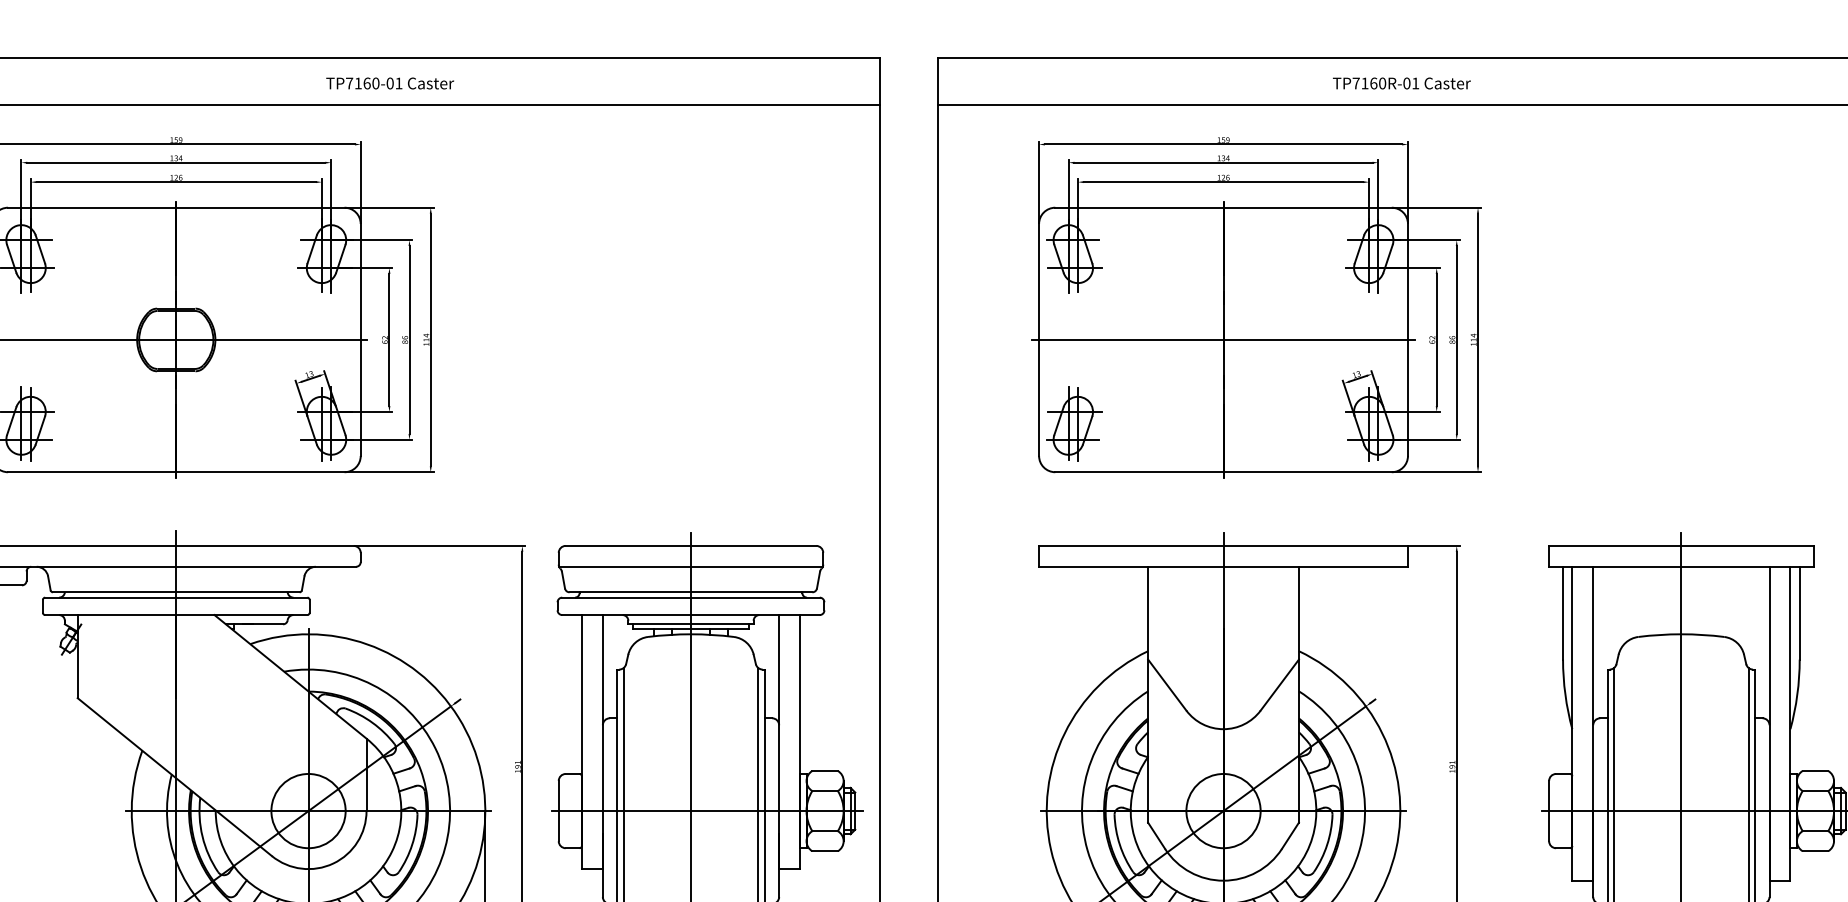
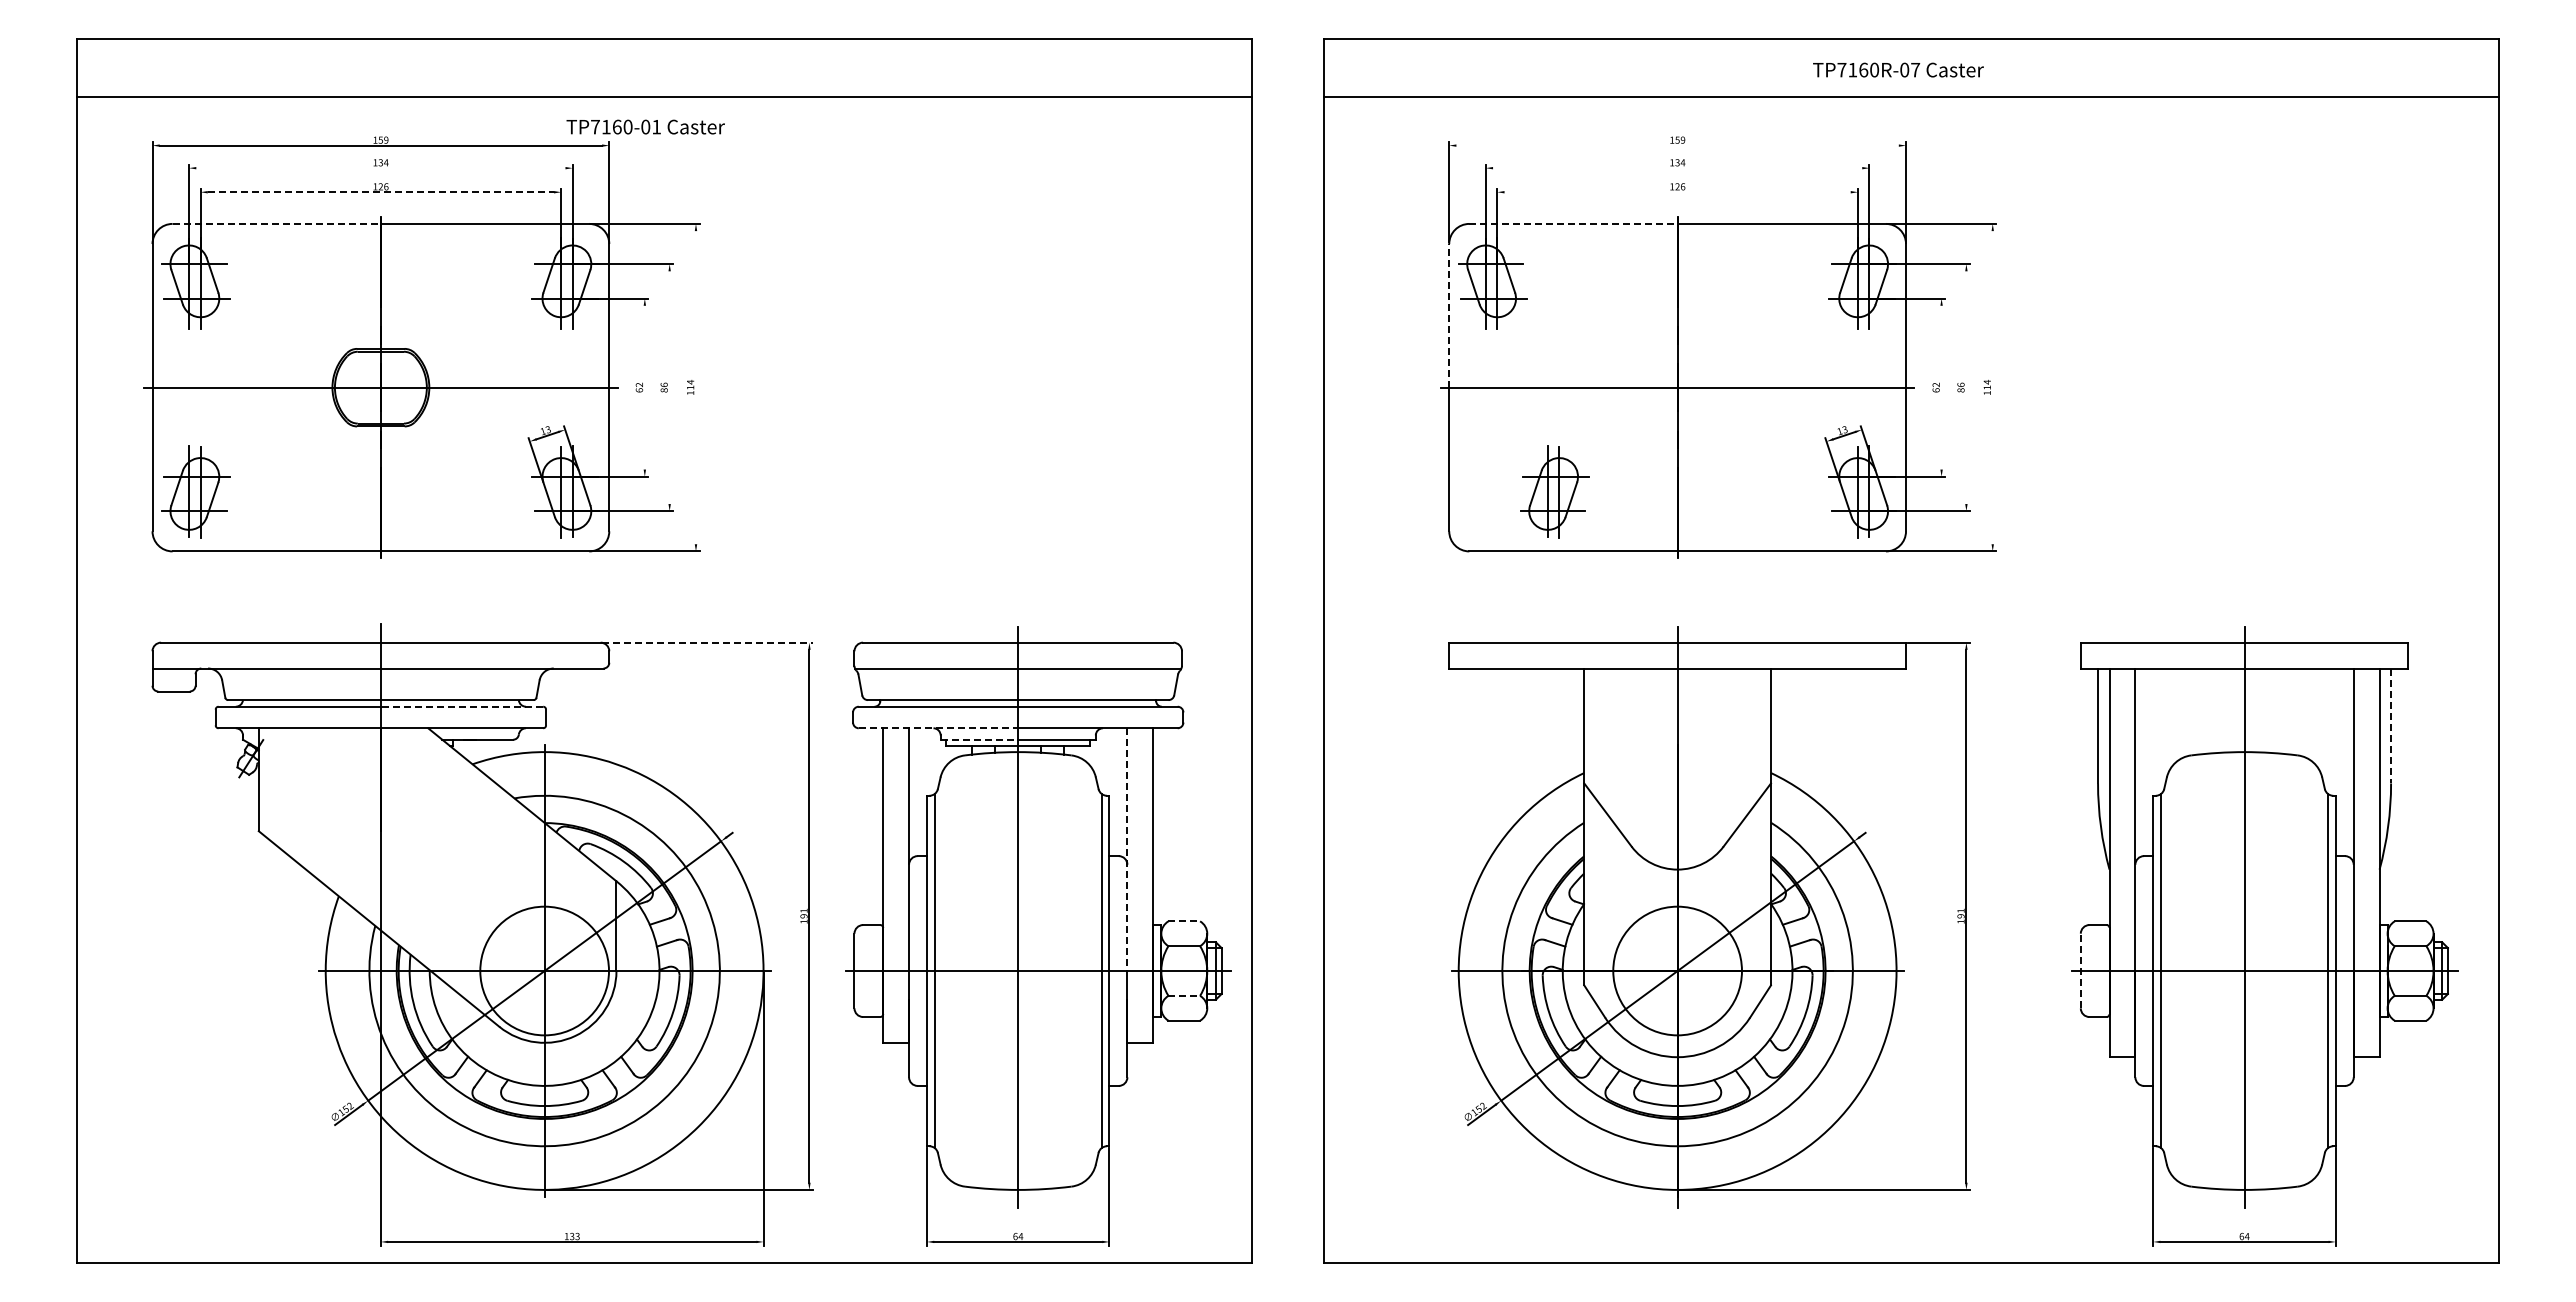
text: (389, 83) -> (645, 126), moved
text: (1415, 83) -> (1915, 70), TP7160R-01 -> TP7160R-07
line: (1223, 144) -> (1677, 145), removed
line: (175, 162) -> (380, 168), removed
line: (1223, 162) -> (1677, 168), removed
line: (176, 182) -> (381, 192), solid -> dashed
line: (1223, 182) -> (1677, 192), removed
line: (92, 207) -> (277, 223), solid -> dashed
line: (1139, 207) -> (1573, 223), solid -> dashed
line: (1039, 281) -> (1449, 315), solid -> dashed
line: (389, 339) -> (644, 387), removed
line: (409, 339) -> (669, 387), removed
line: (430, 339) -> (695, 387), removed
line: (1436, 339) -> (1941, 387), removed
line: (1456, 339) -> (1966, 387), removed
line: (1477, 339) -> (1992, 387), removed
part: (1074, 423) -> (1554, 491), moved
line: (440, 545) -> (708, 642), solid -> dashed
line: (241, 597) -> (461, 706), solid -> dashed
line: (1800, 613) -> (2391, 726), solid -> dashed
line: (626, 615) -> (938, 728), solid -> dashed
line: (659, 624) -> (979, 739), solid -> dashed
line: (779, 713) -> (1127, 850), solid -> dashed
line: (825, 771) -> (1184, 921), solid -> dashed
circle: (308, 810) -> (544, 970), size x1.4
circle: (1223, 810) -> (1677, 970), size x1.4
line: (1548, 810) -> (2080, 970), solid -> dashed
line: (825, 830) -> (1184, 995), solid -> dashed

